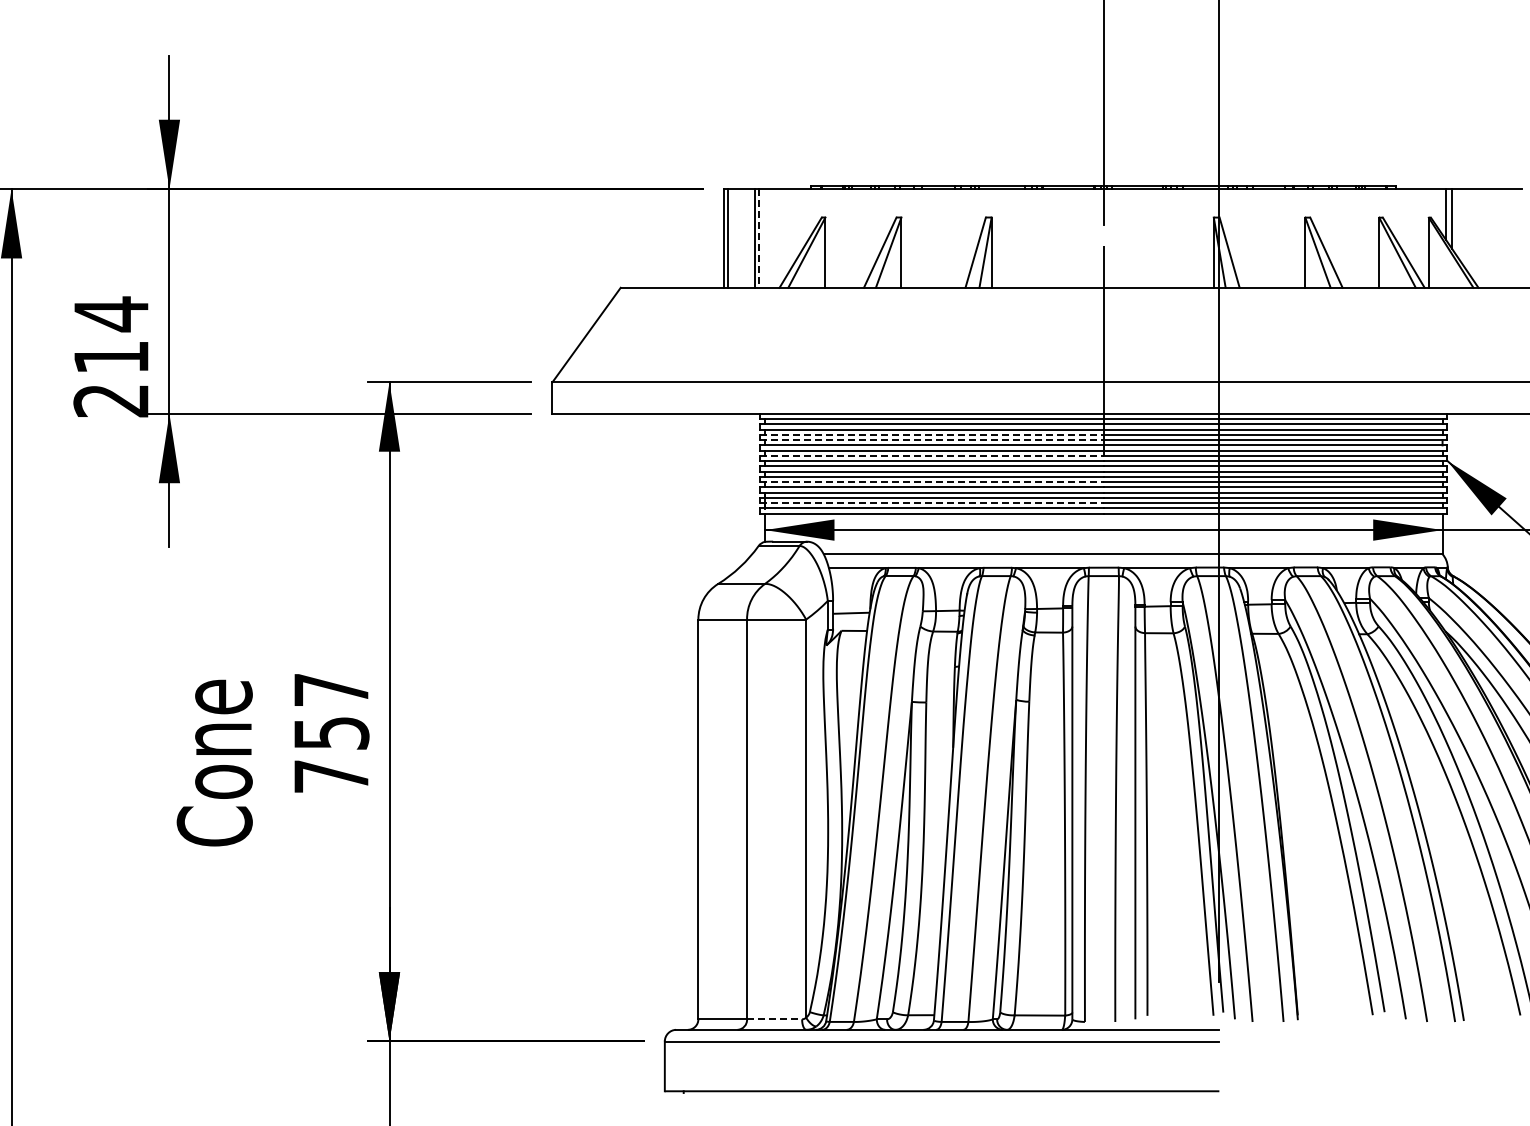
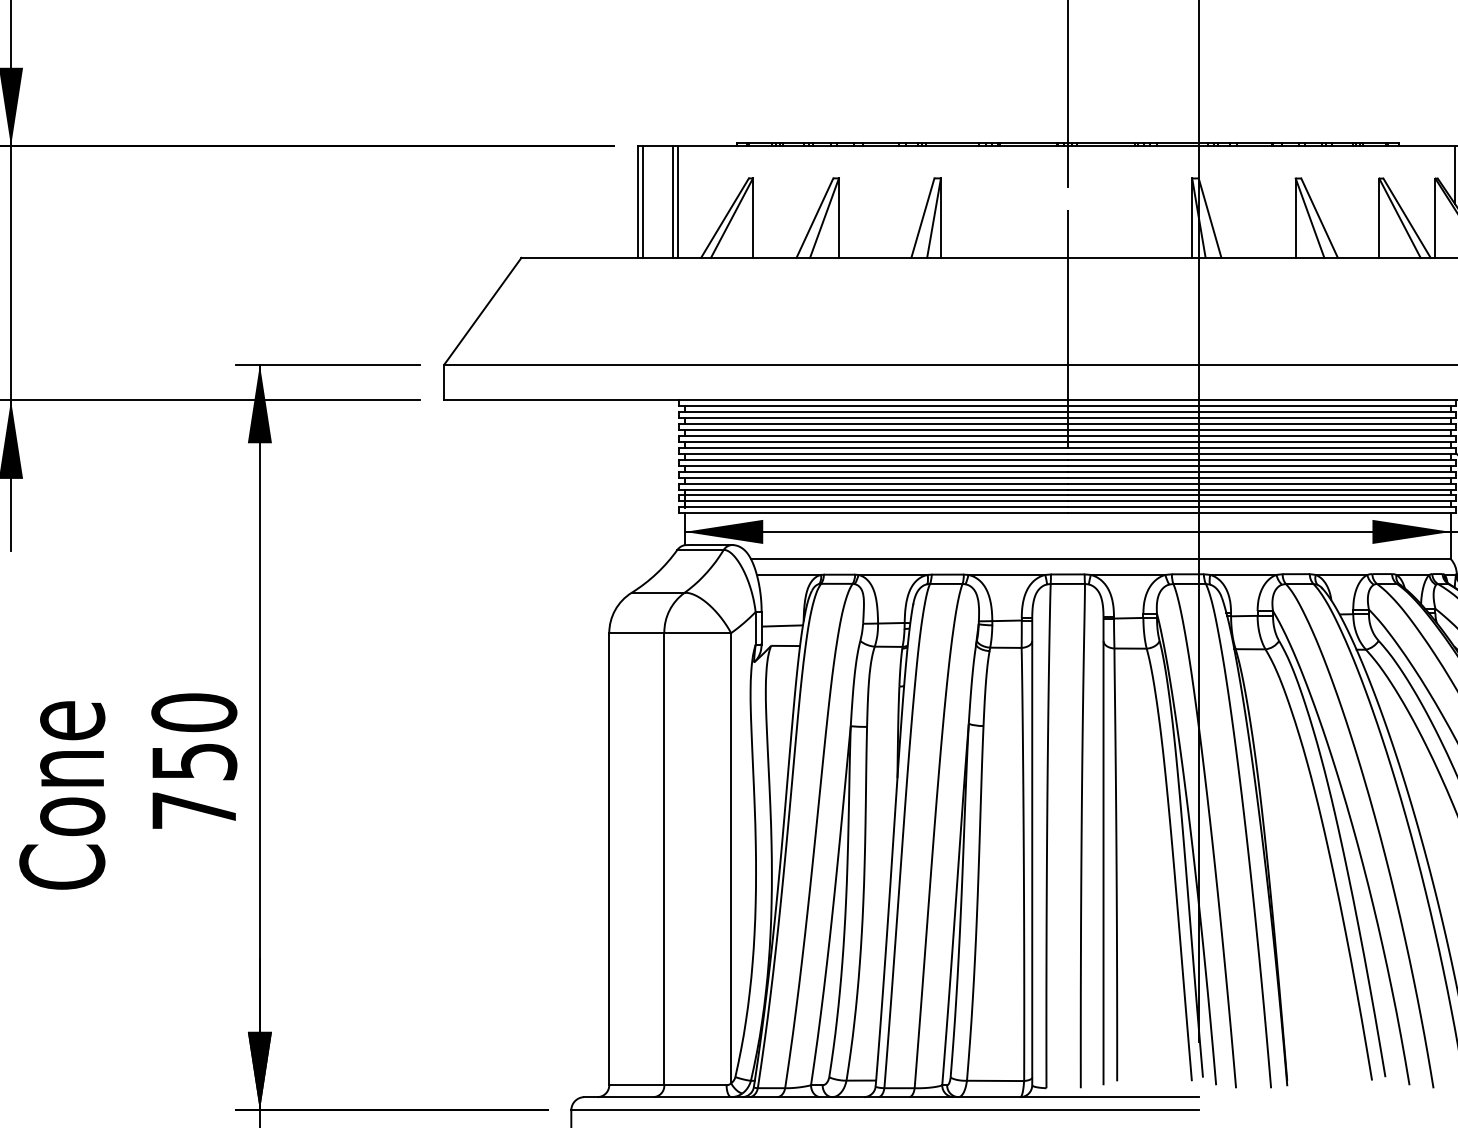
line: (759, 238) -> (678, 202), dashed -> solid
line: (932, 434) -> (874, 423), dashed -> solid
line: (932, 440) -> (874, 430), dashed -> solid
line: (932, 455) -> (874, 447), dashed -> solid
line: (932, 482) -> (874, 478), dashed -> solid
line: (932, 503) -> (874, 501), dashed -> solid
text: (331, 689) -> (194, 712), 757 -> 750
line: (774, 1019) -> (695, 1085), dashed -> solid

